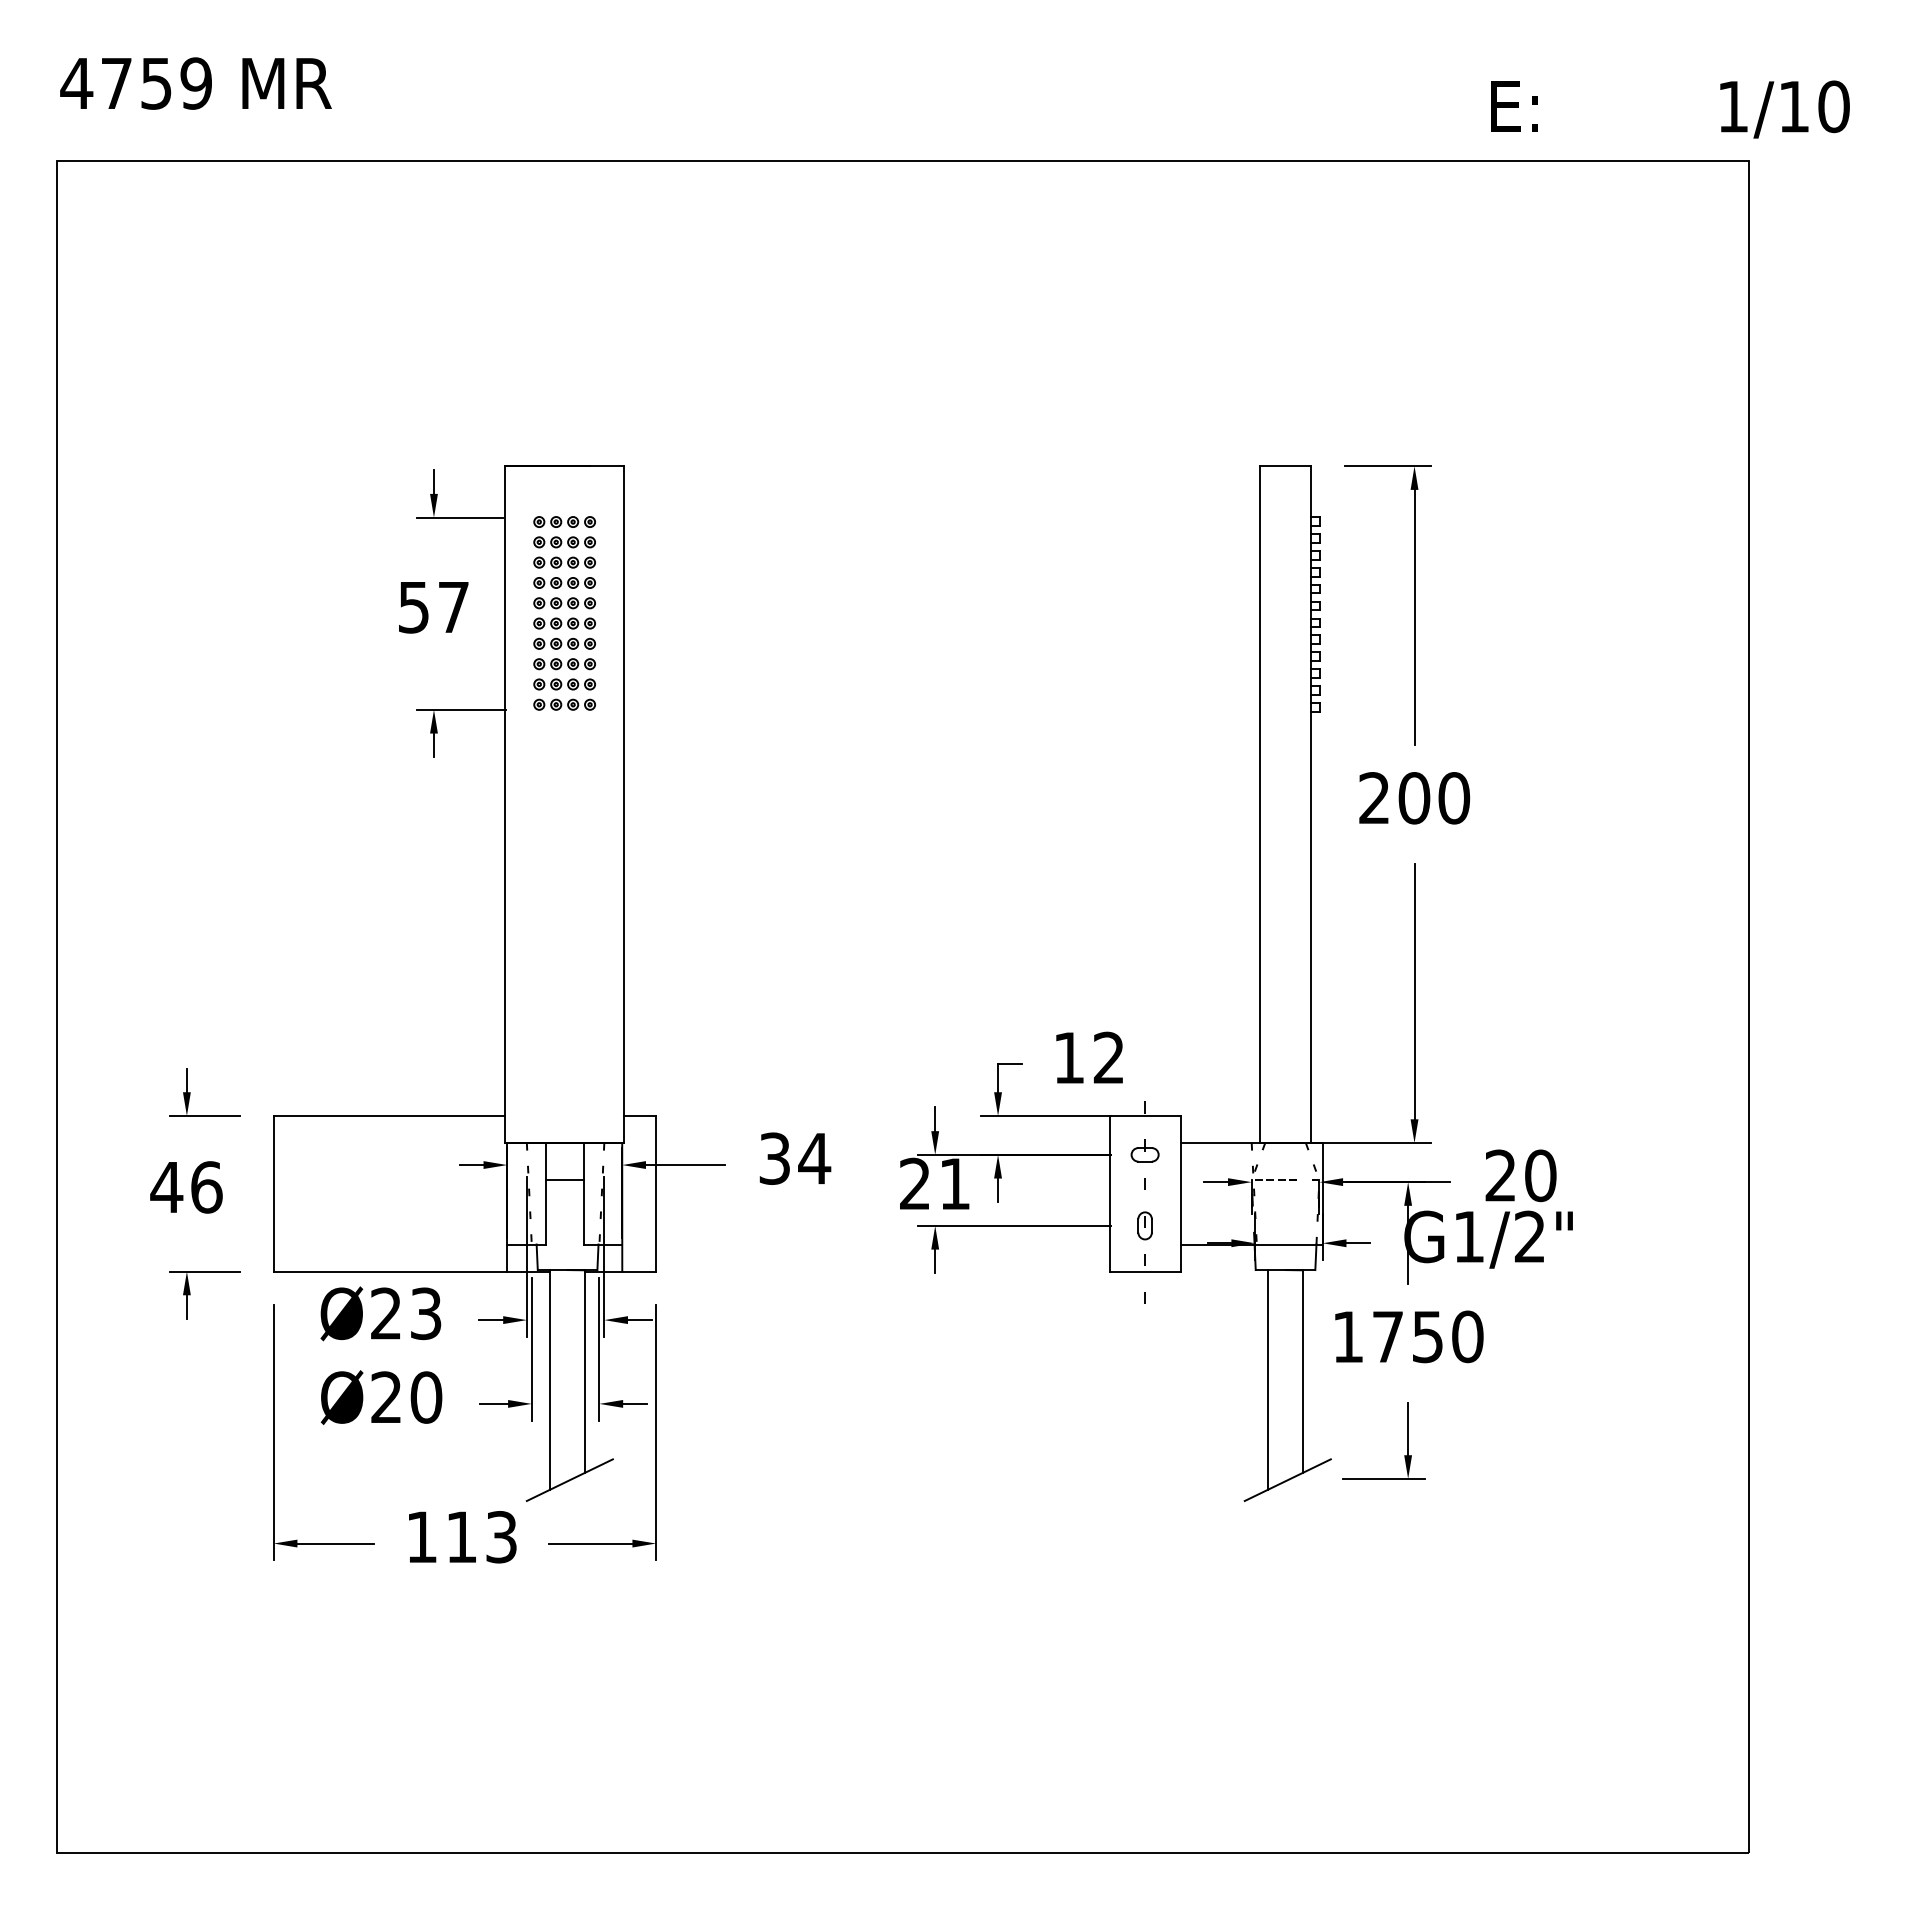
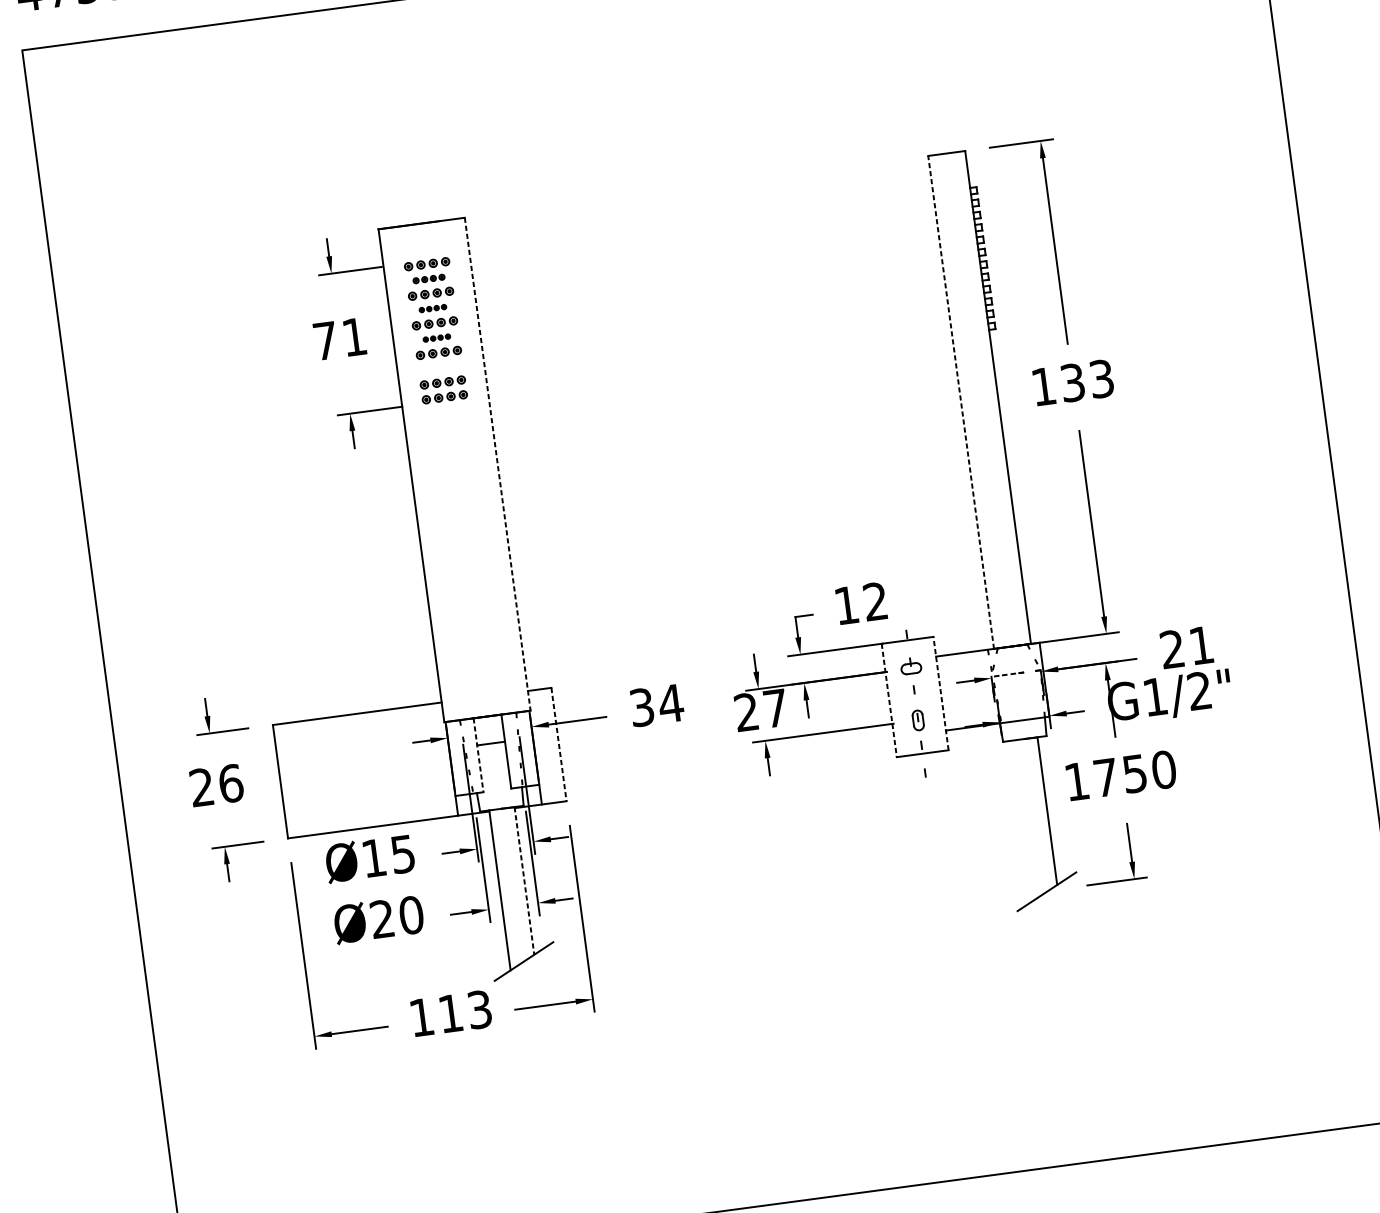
part: (564, 542) -> (428, 279), size x0.7
part: (564, 582) -> (432, 308), size x0.6
text: (433, 607) -> (339, 339), 57 -> 71
part: (564, 623) -> (436, 338), size x0.6
part: (564, 664) -> (440, 367), removed
text: (1414, 798) -> (1072, 382), 200 -> 133
line: (1260, 804) -> (961, 402), solid -> dashed
line: (623, 805) -> (497, 464), solid -> dashed
text: (1540, 1175) -> (1201, 645), 20 -> 21
text: (954, 1183) -> (775, 708), 21 -> 27
text: (166, 1186) -> (201, 786), 46 -> 26
line: (545, 1193) -> (478, 755), solid -> dashed
line: (656, 1193) -> (559, 744), solid -> dashed
line: (1109, 1193) -> (889, 700), solid -> dashed
line: (1180, 1193) -> (940, 693), solid -> dashed
text: (406, 1313) -> (388, 856), Ø23 -> Ø15
line: (584, 1372) -> (524, 881), solid -> dashed
line: (1268, 1379) -> (1023, 820), removed

